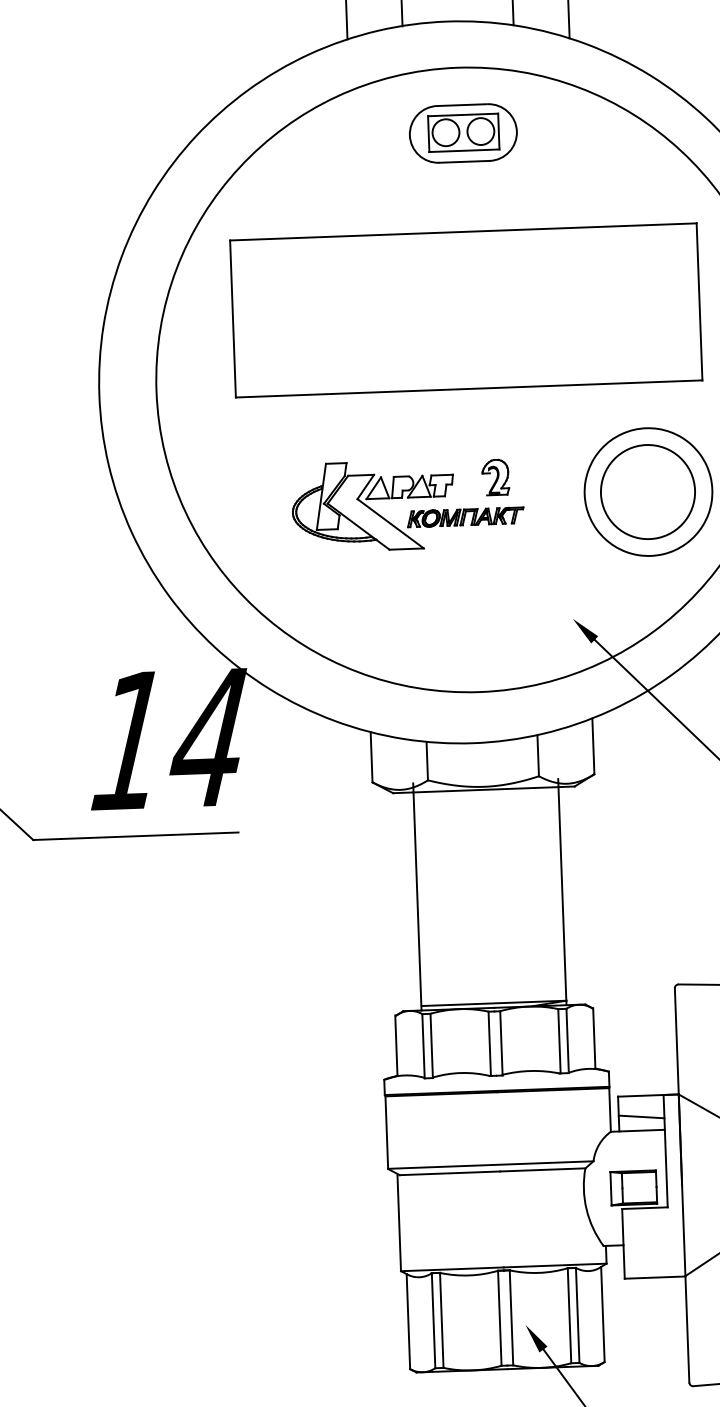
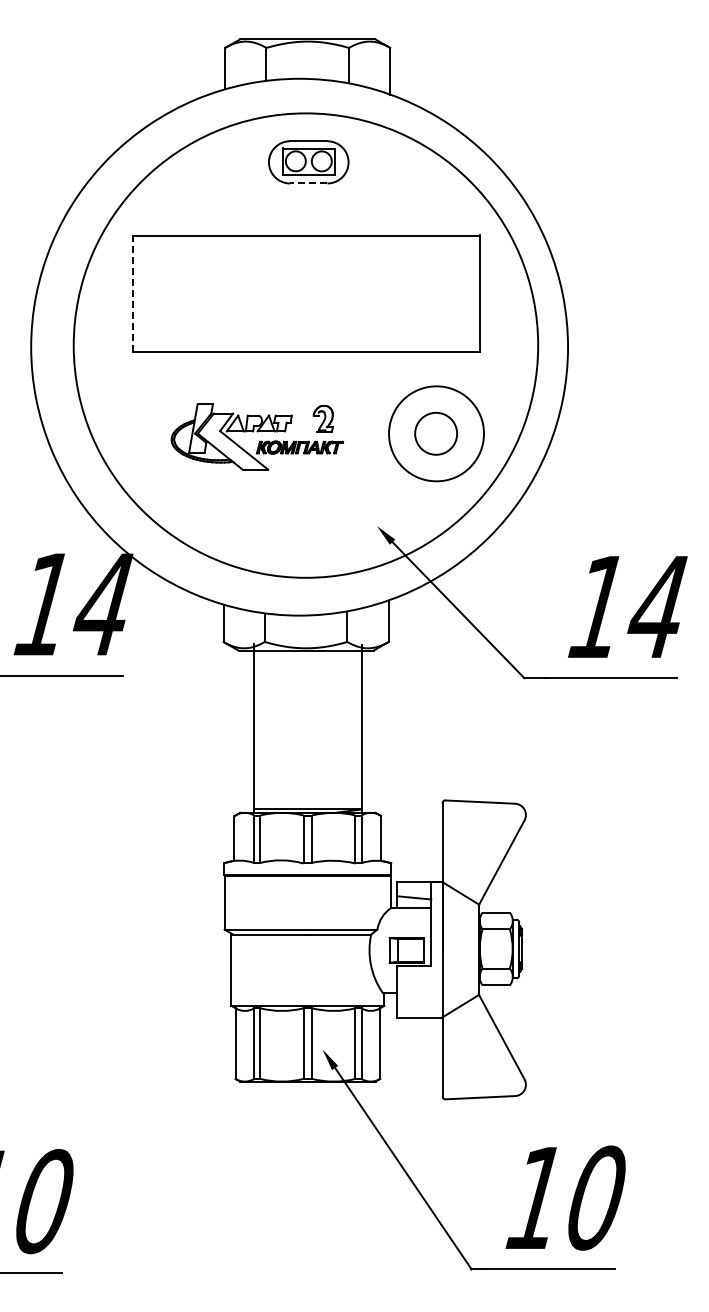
line: (464, 161) -> (308, 183), solid -> dashed
line: (232, 318) -> (132, 293), solid -> dashed
circle: (648, 491) -> (436, 433), size x0.6

